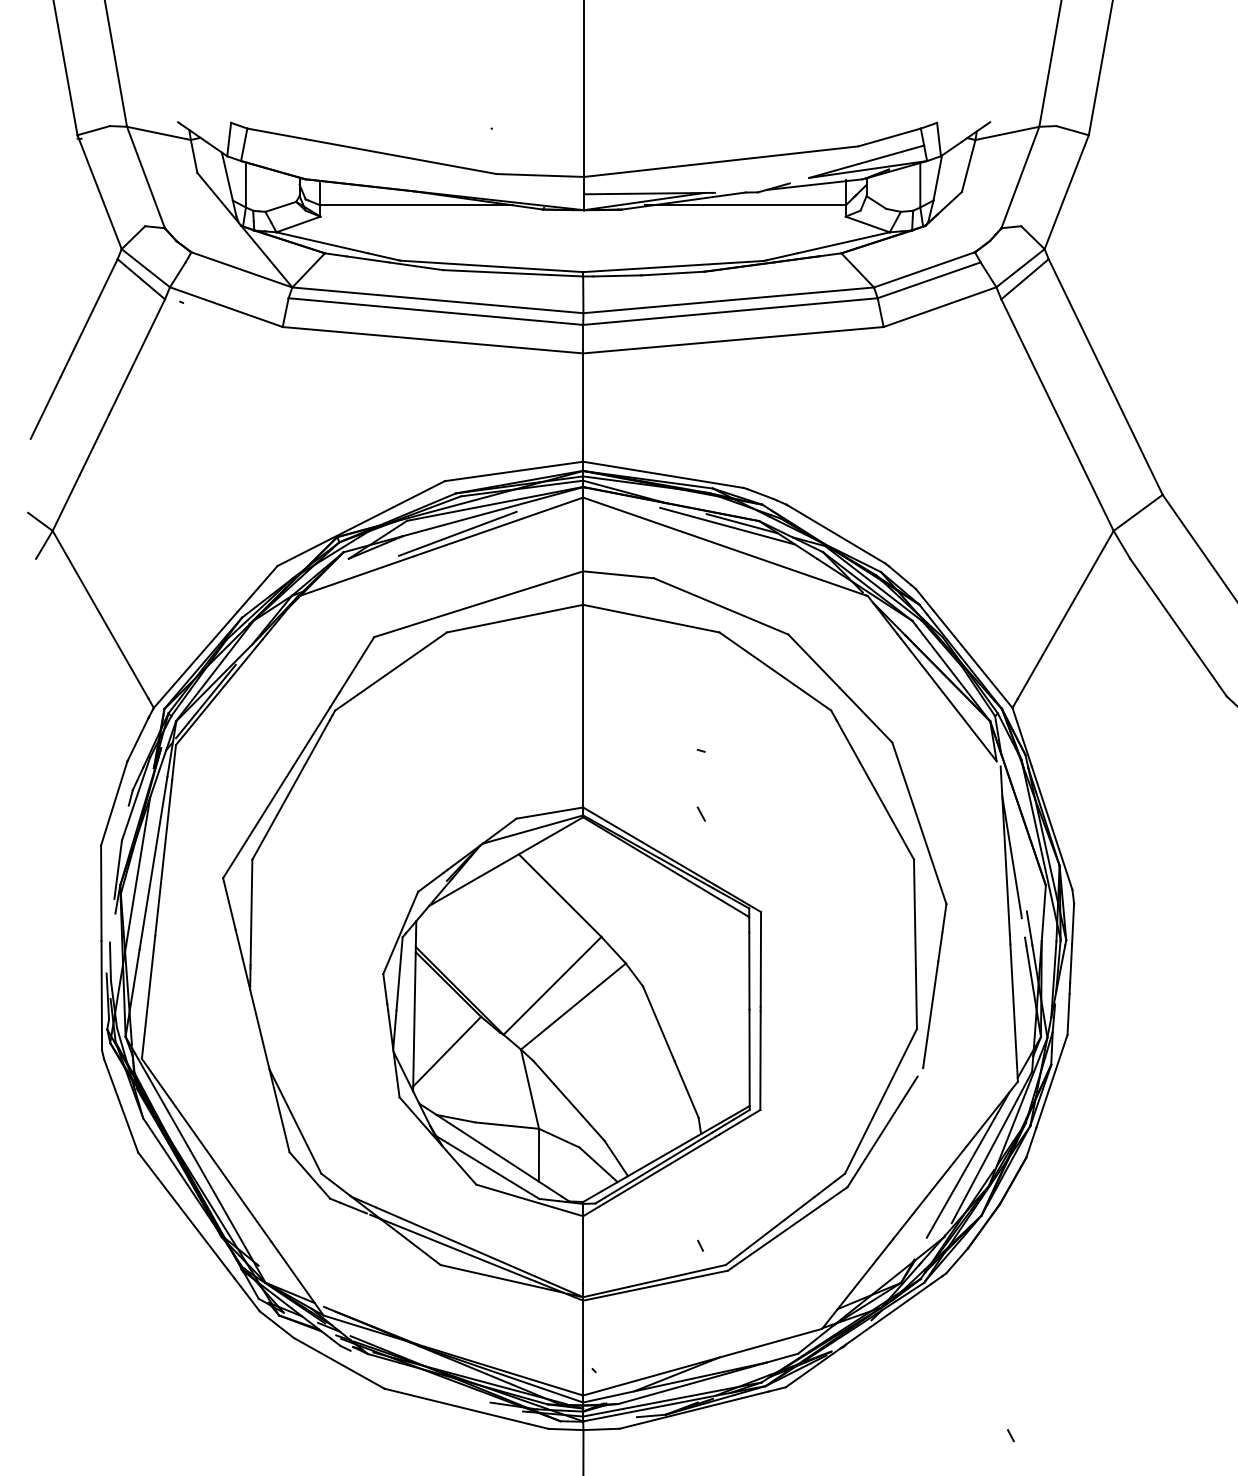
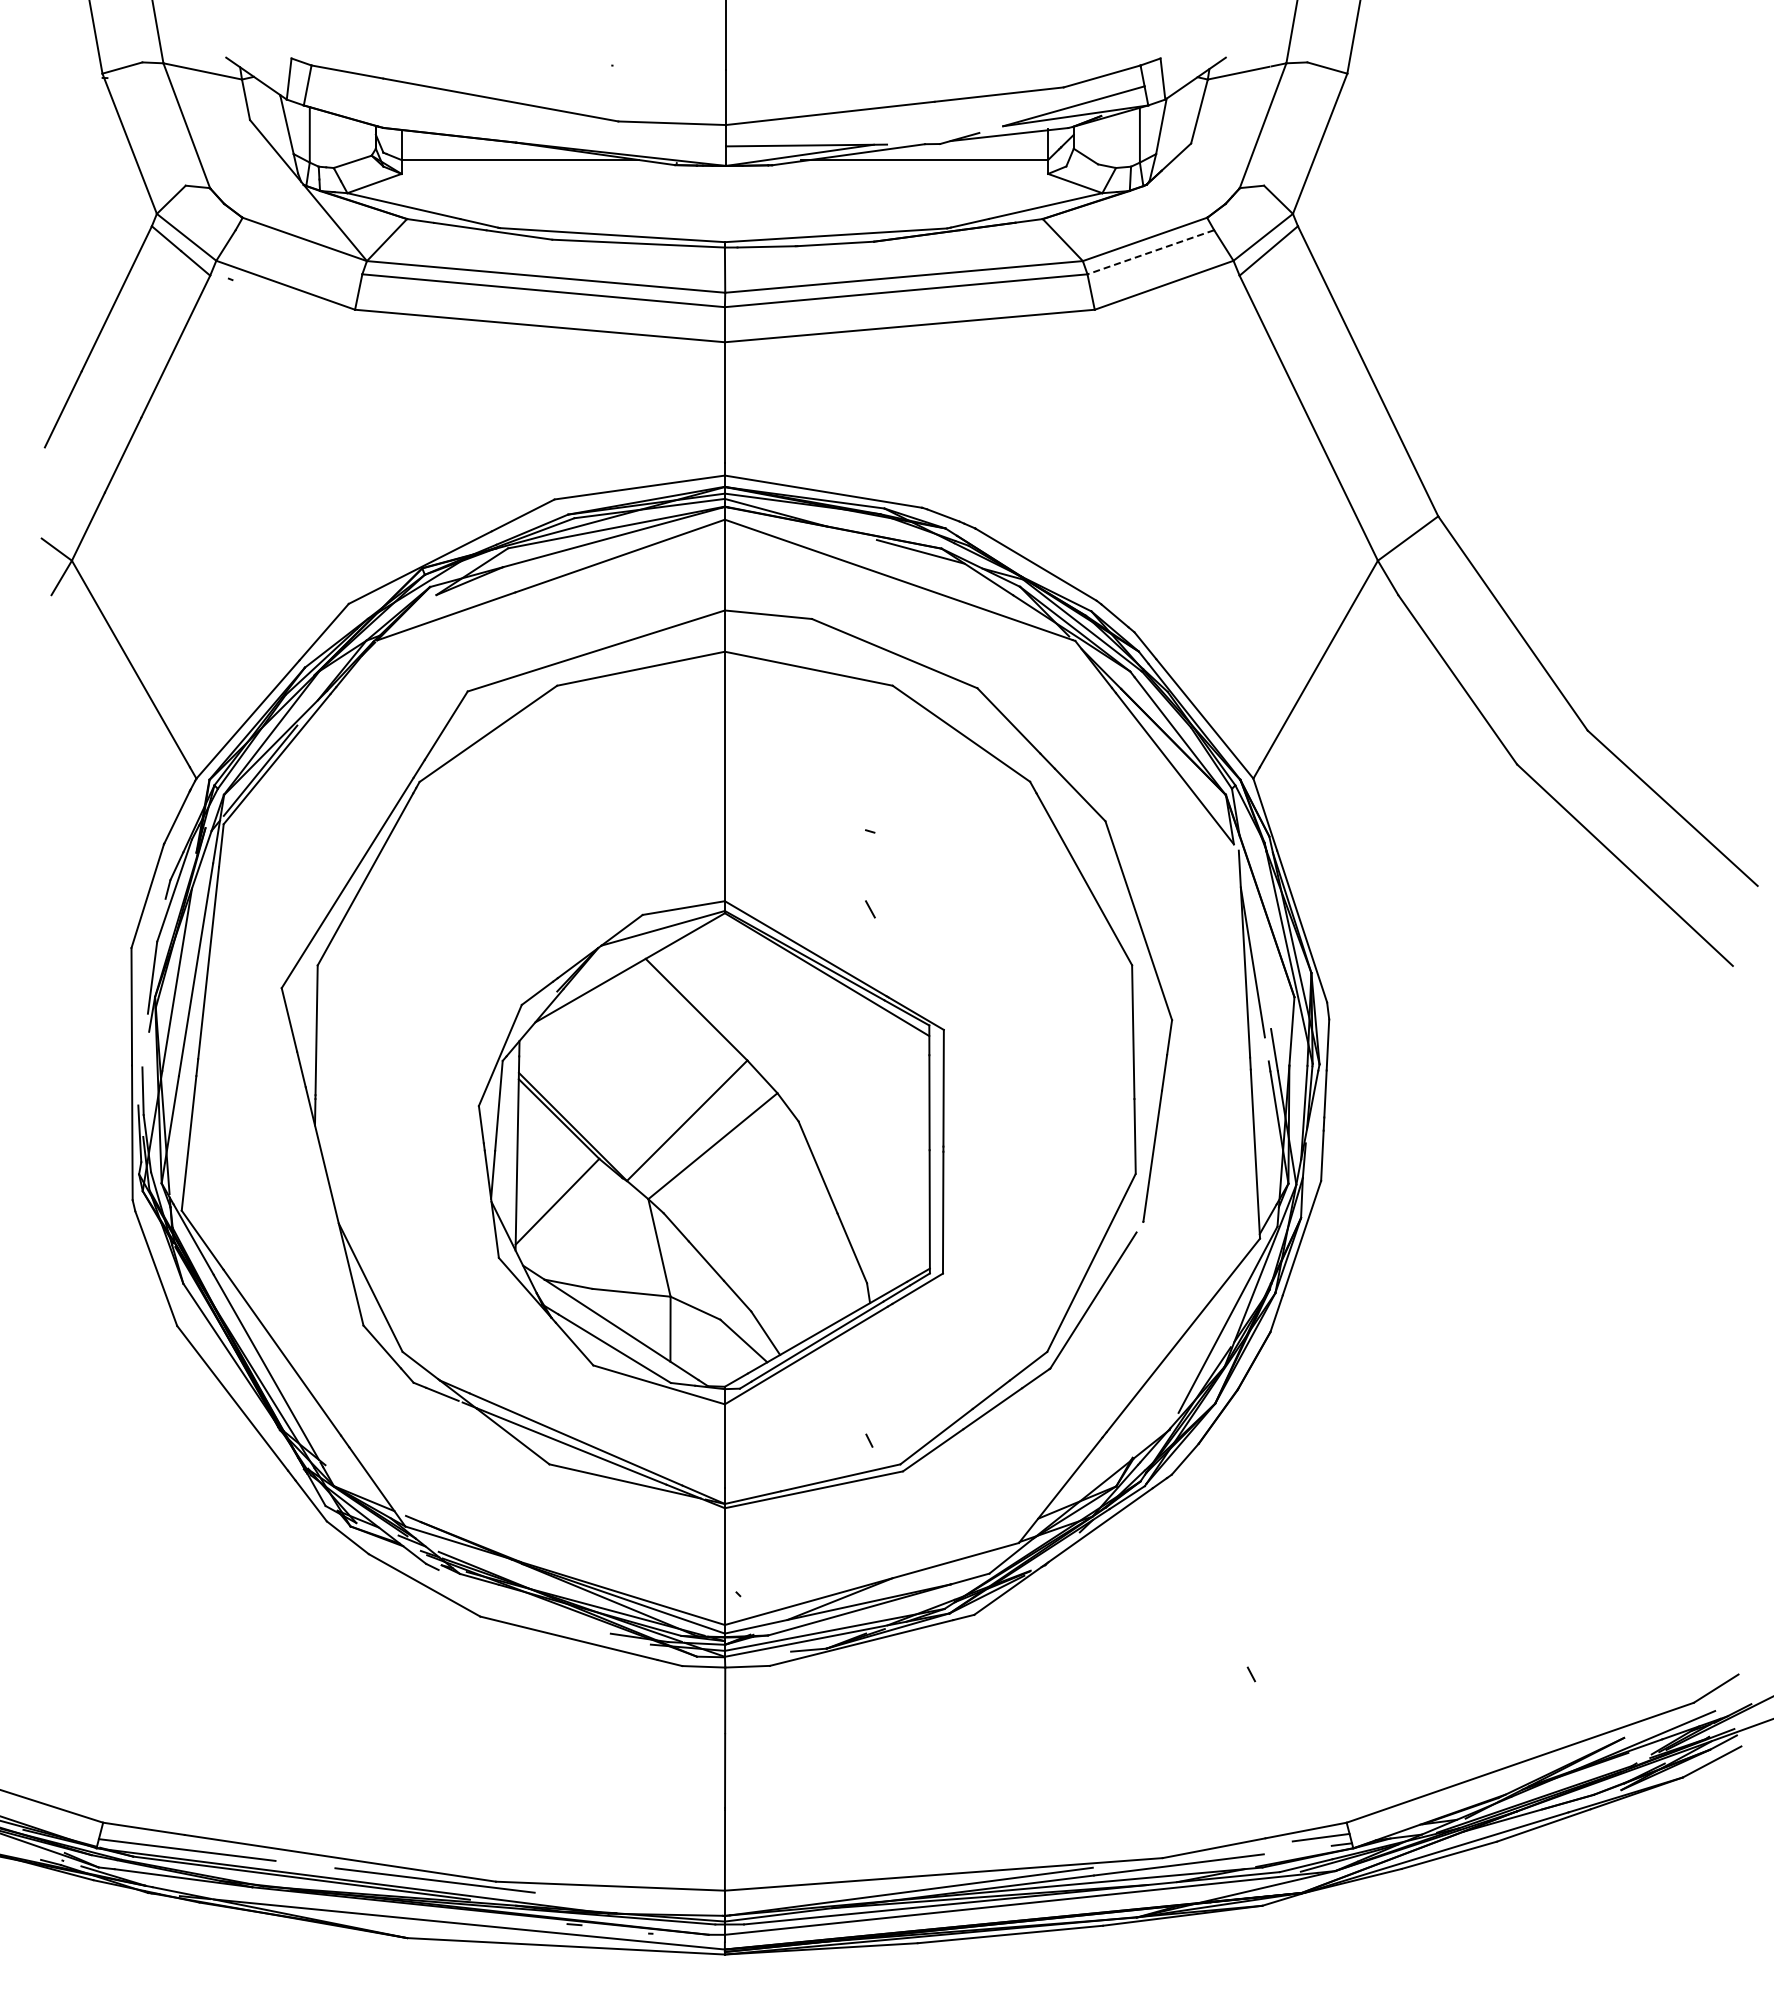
line: (928, 280) -> (1150, 252), solid -> dashed
line: (727, 525) -> (902, 554), removed
line: (457, 533) -> (570, 564), removed
line: (967, 1164) -> (1198, 1340), removed

